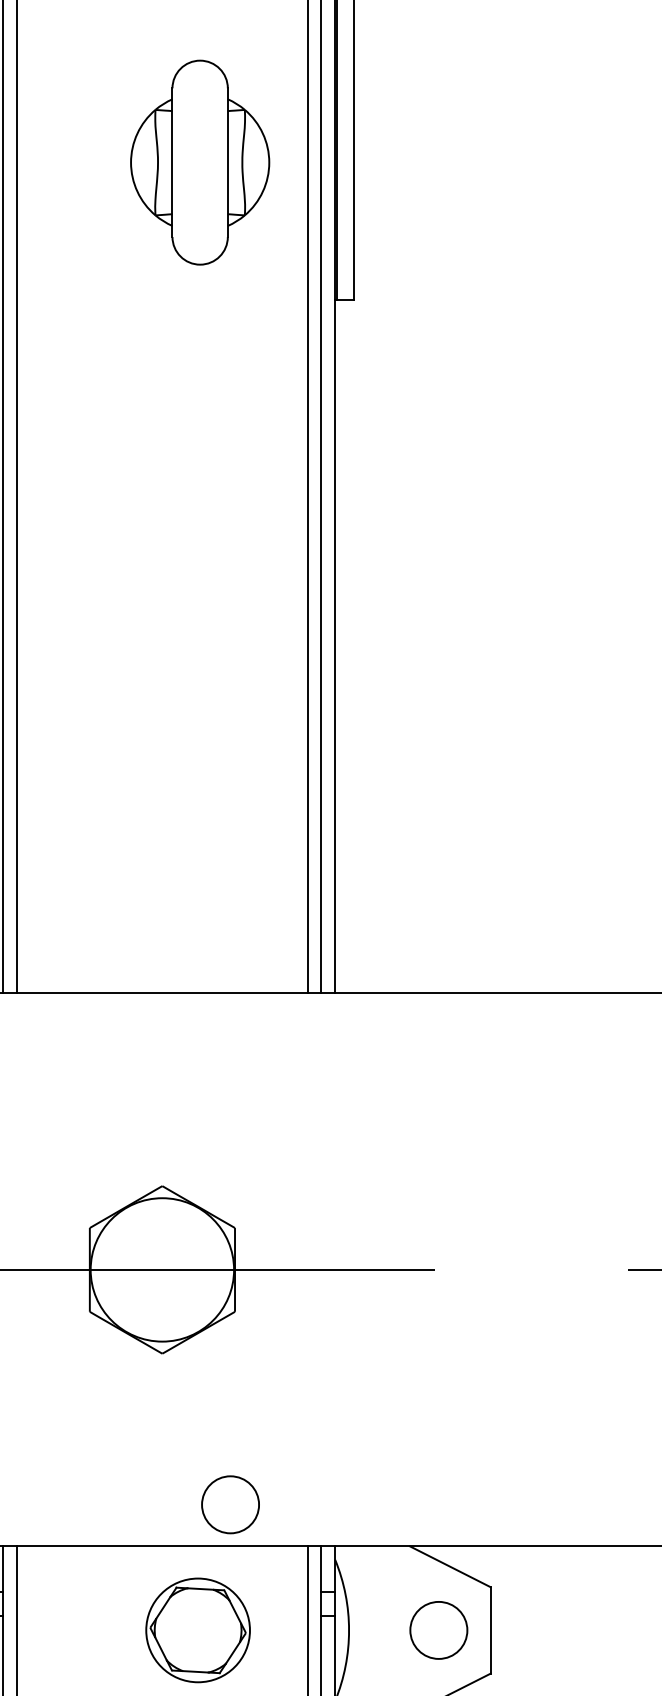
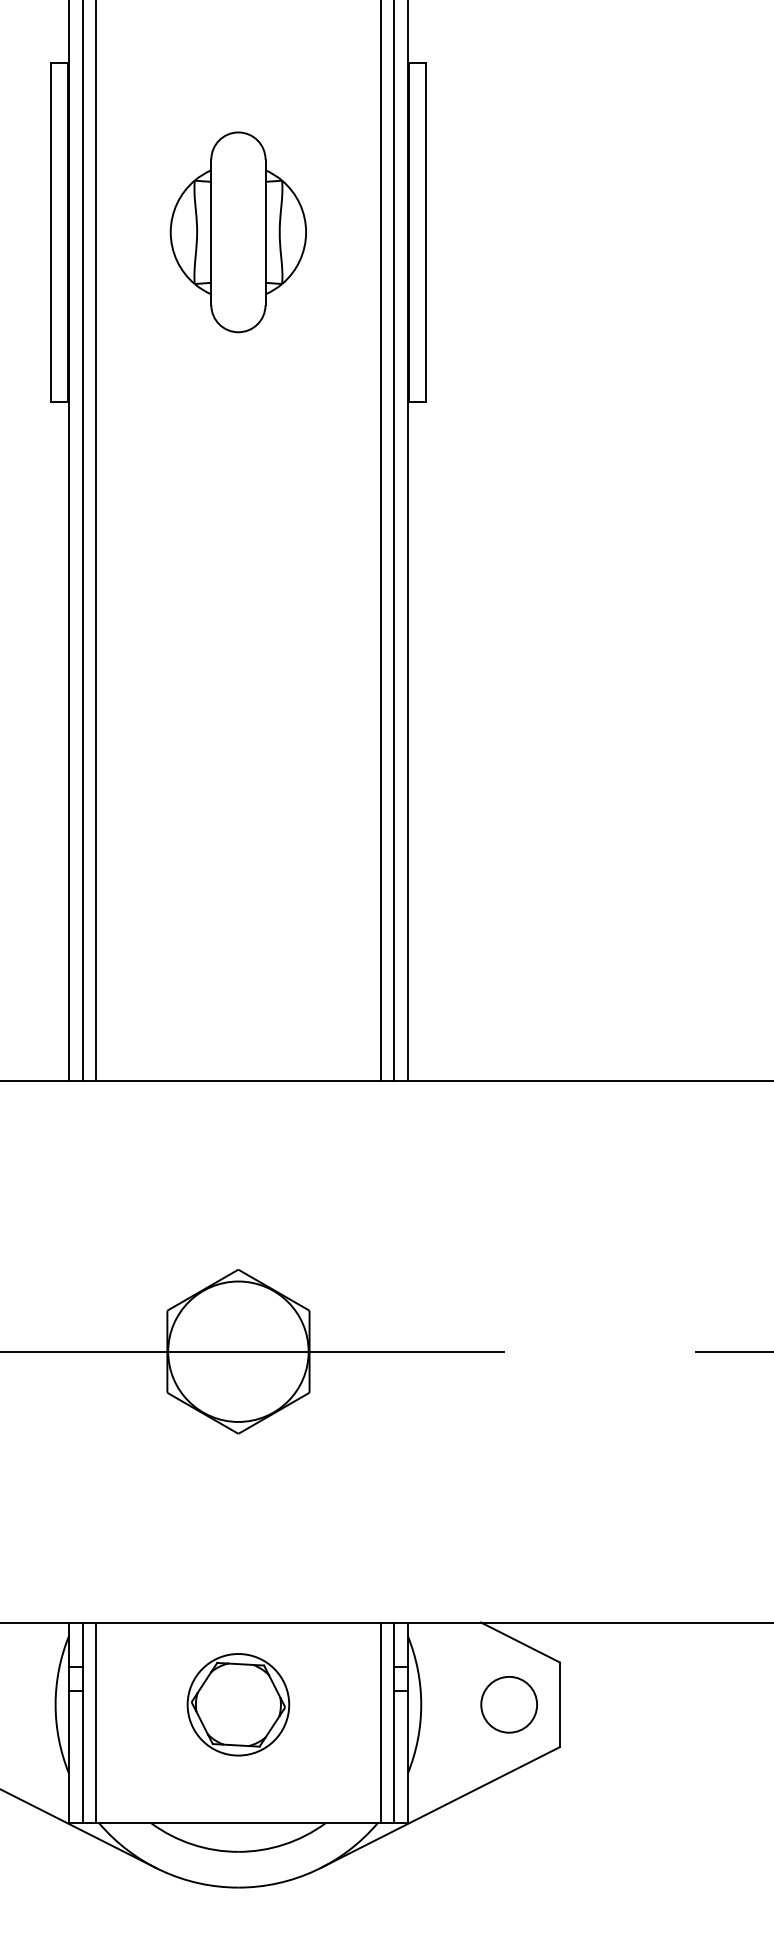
part: (199, 162) -> (237, 232), moved
circle: (229, 1504) -> (304, 1581), removed
part: (198, 1630) -> (238, 1704), moved

